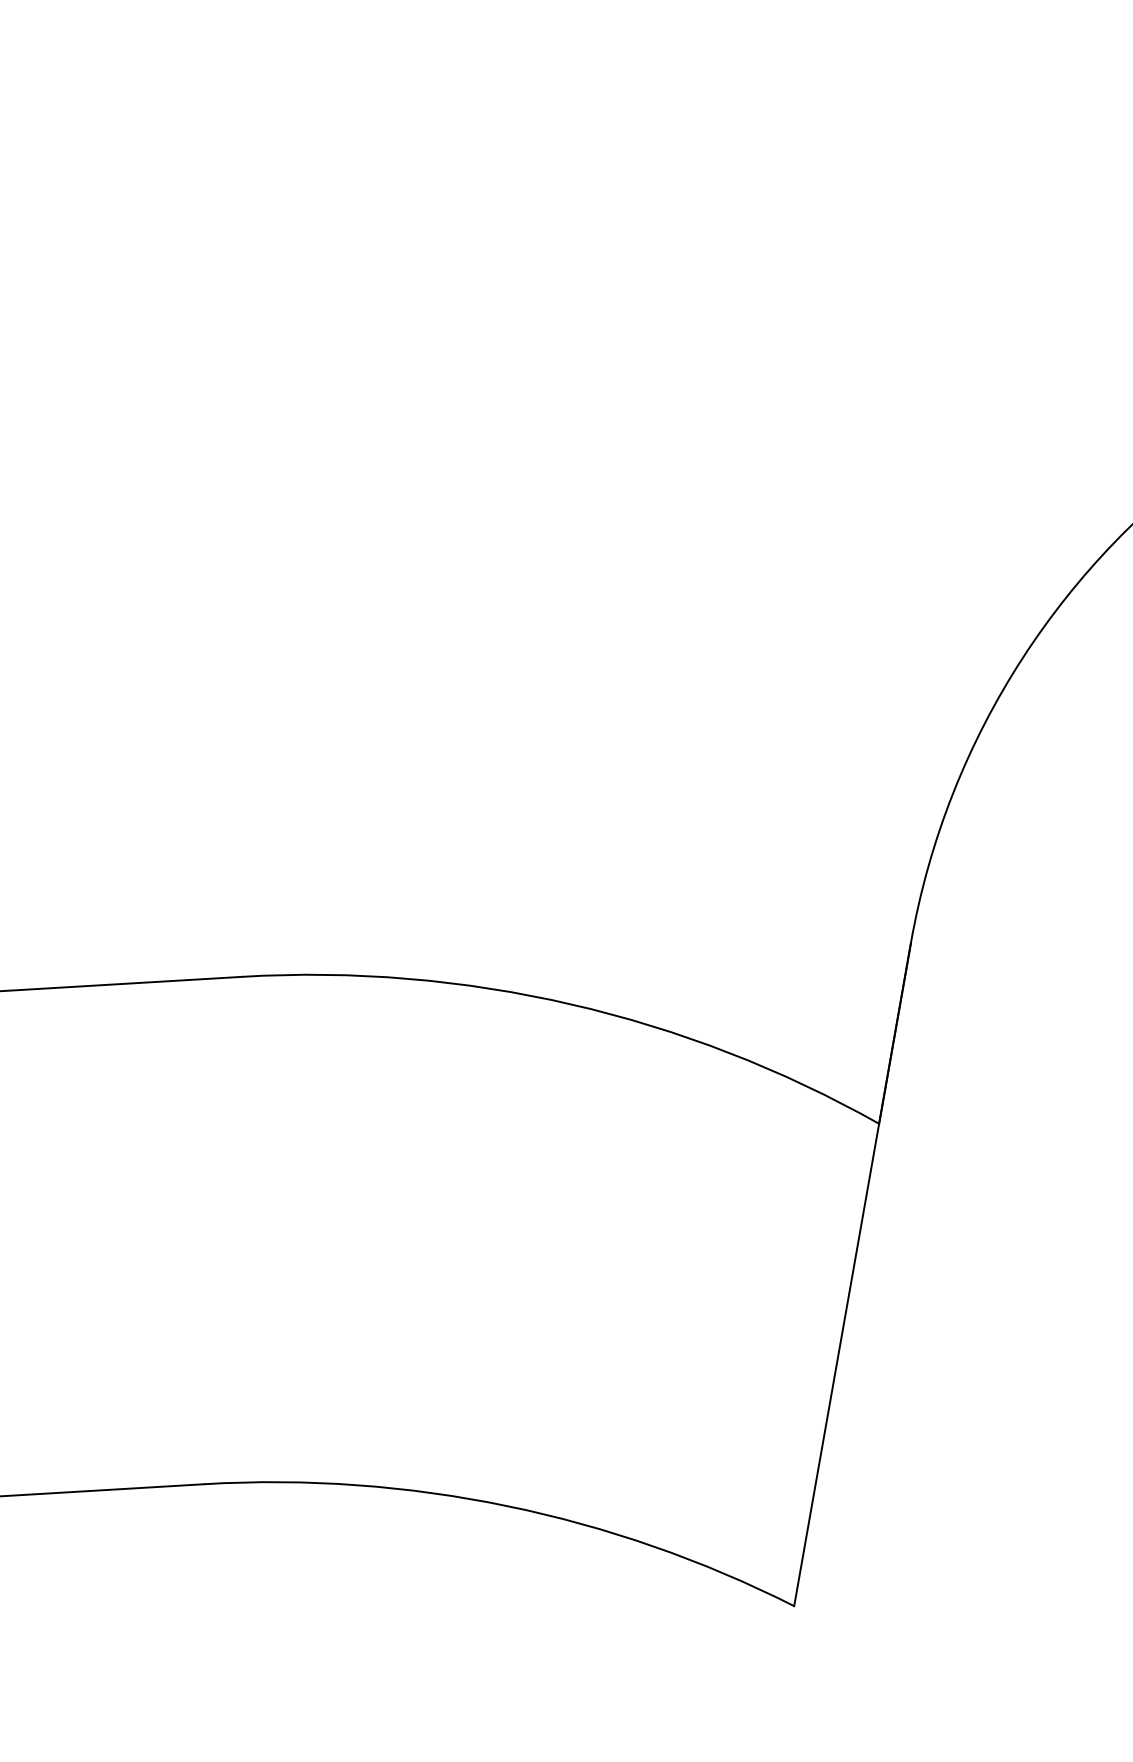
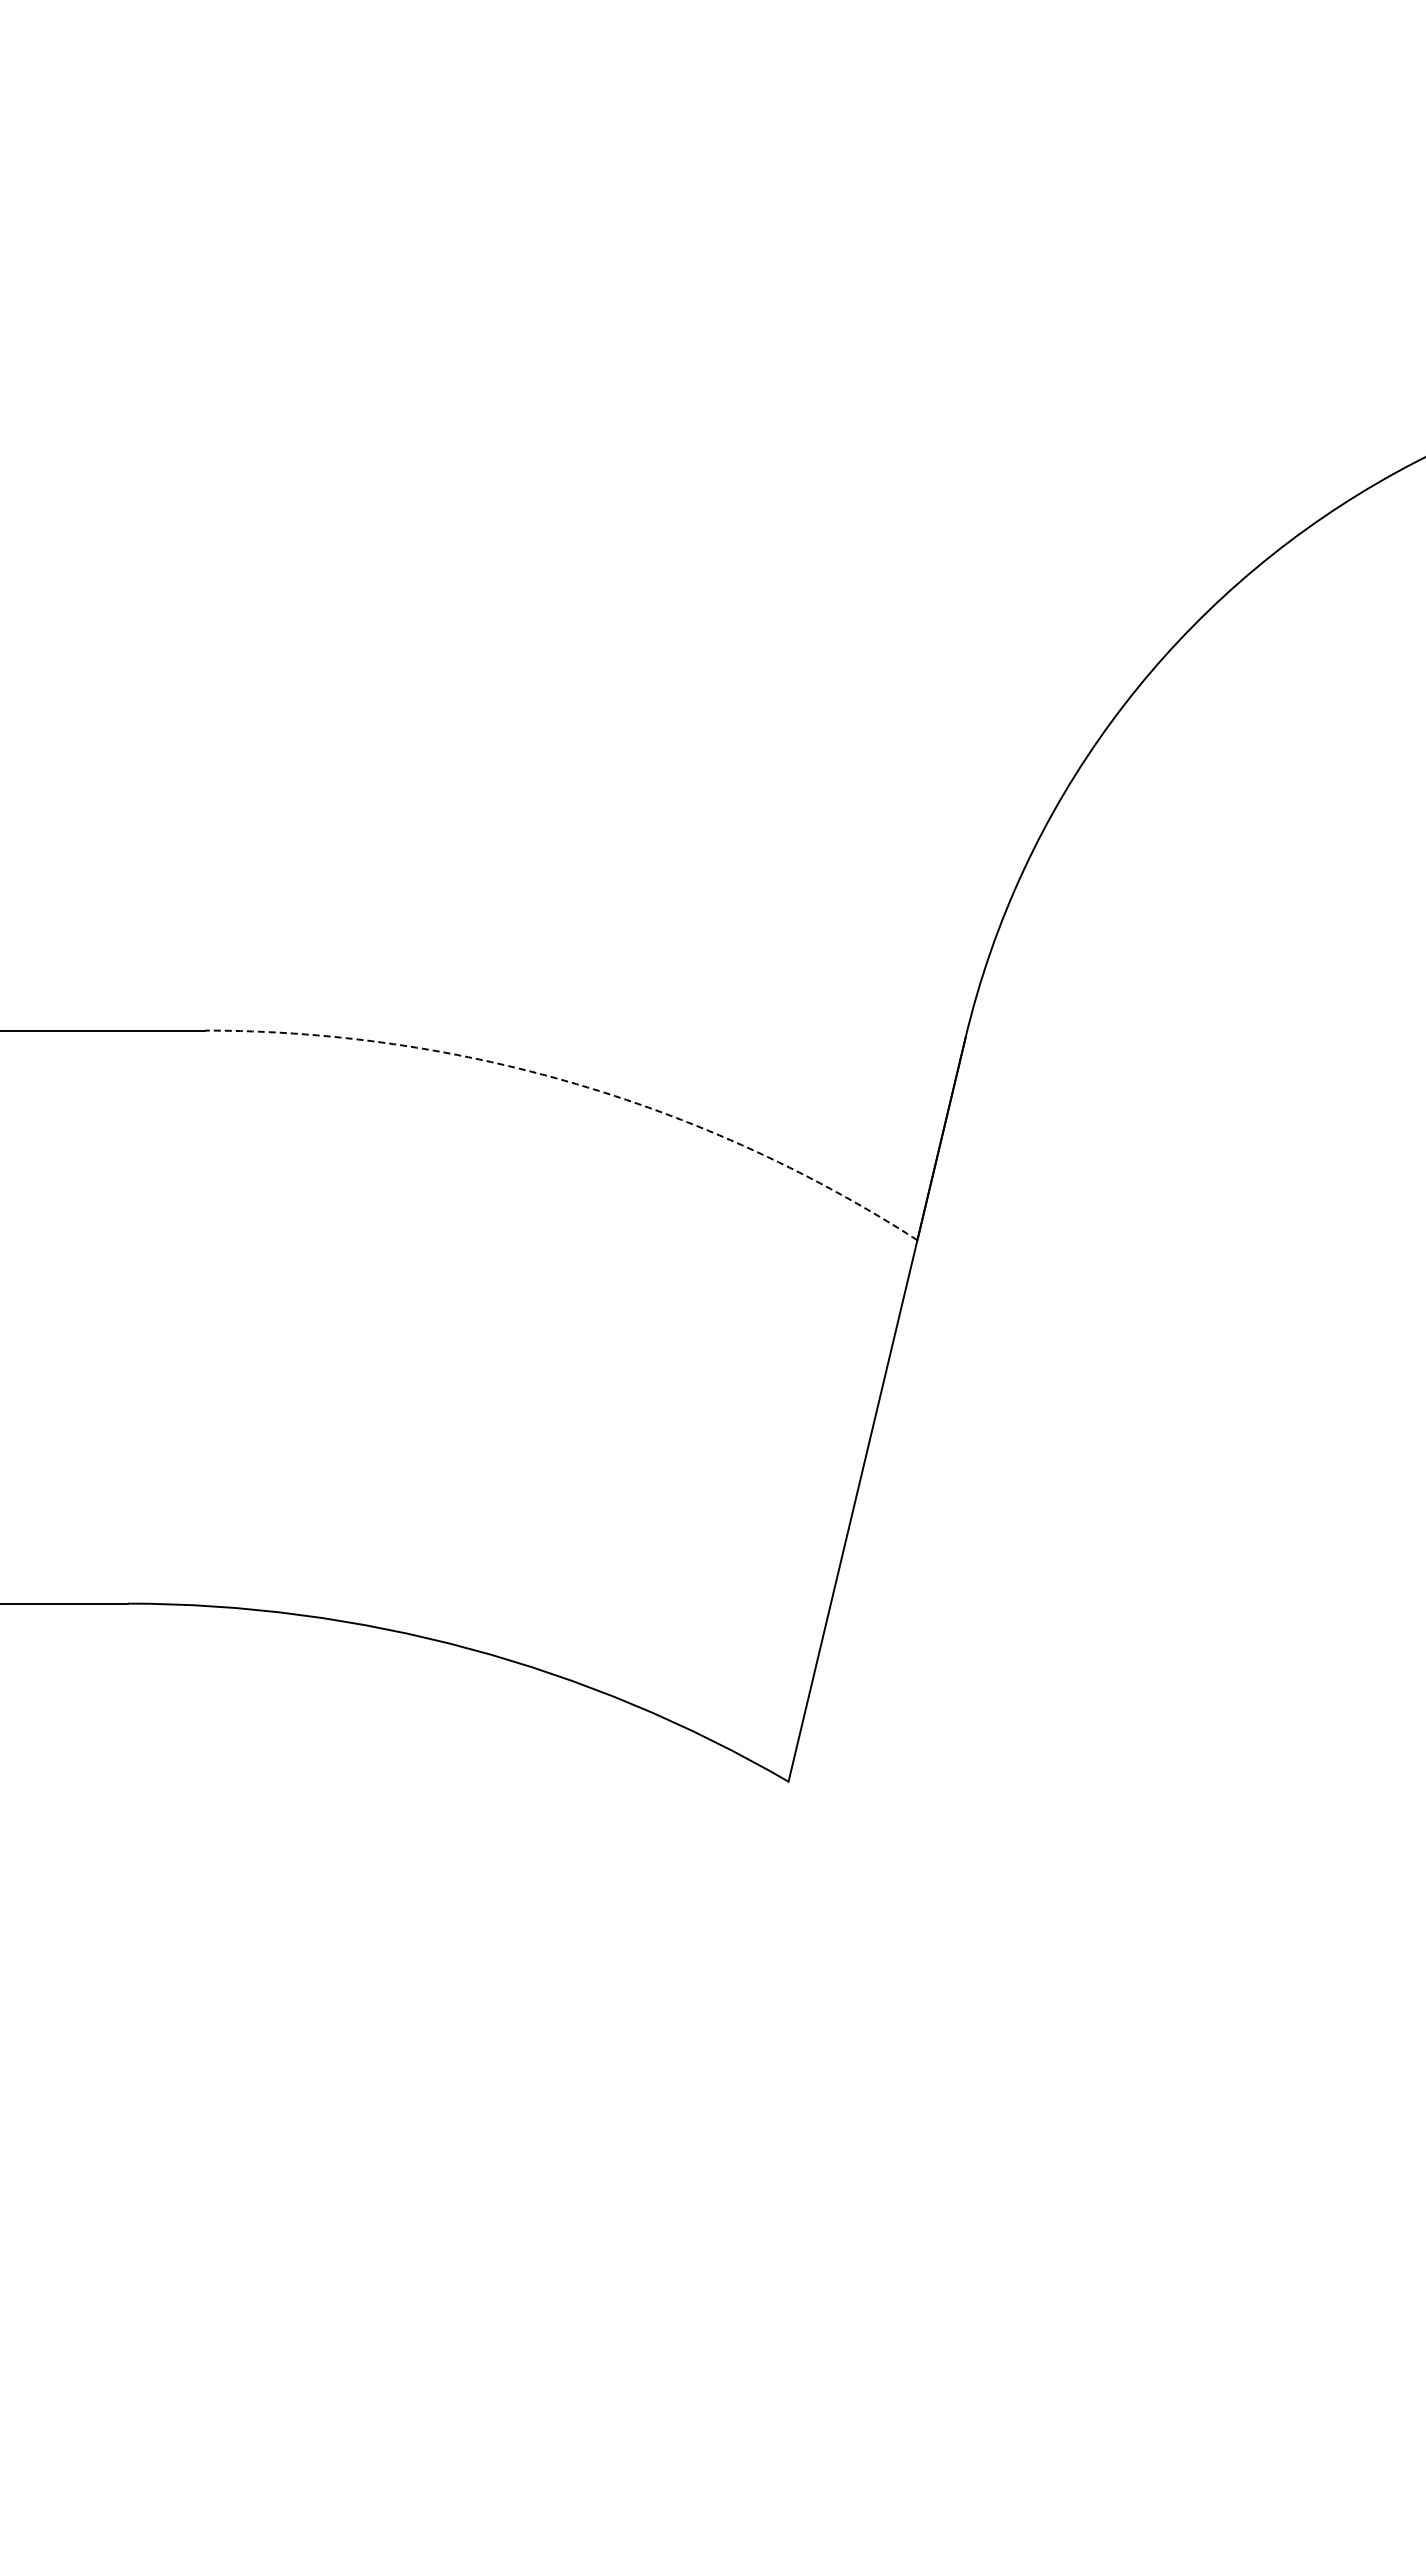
arc: (571, 1004) -> (576, 1084), solid -> dashed

